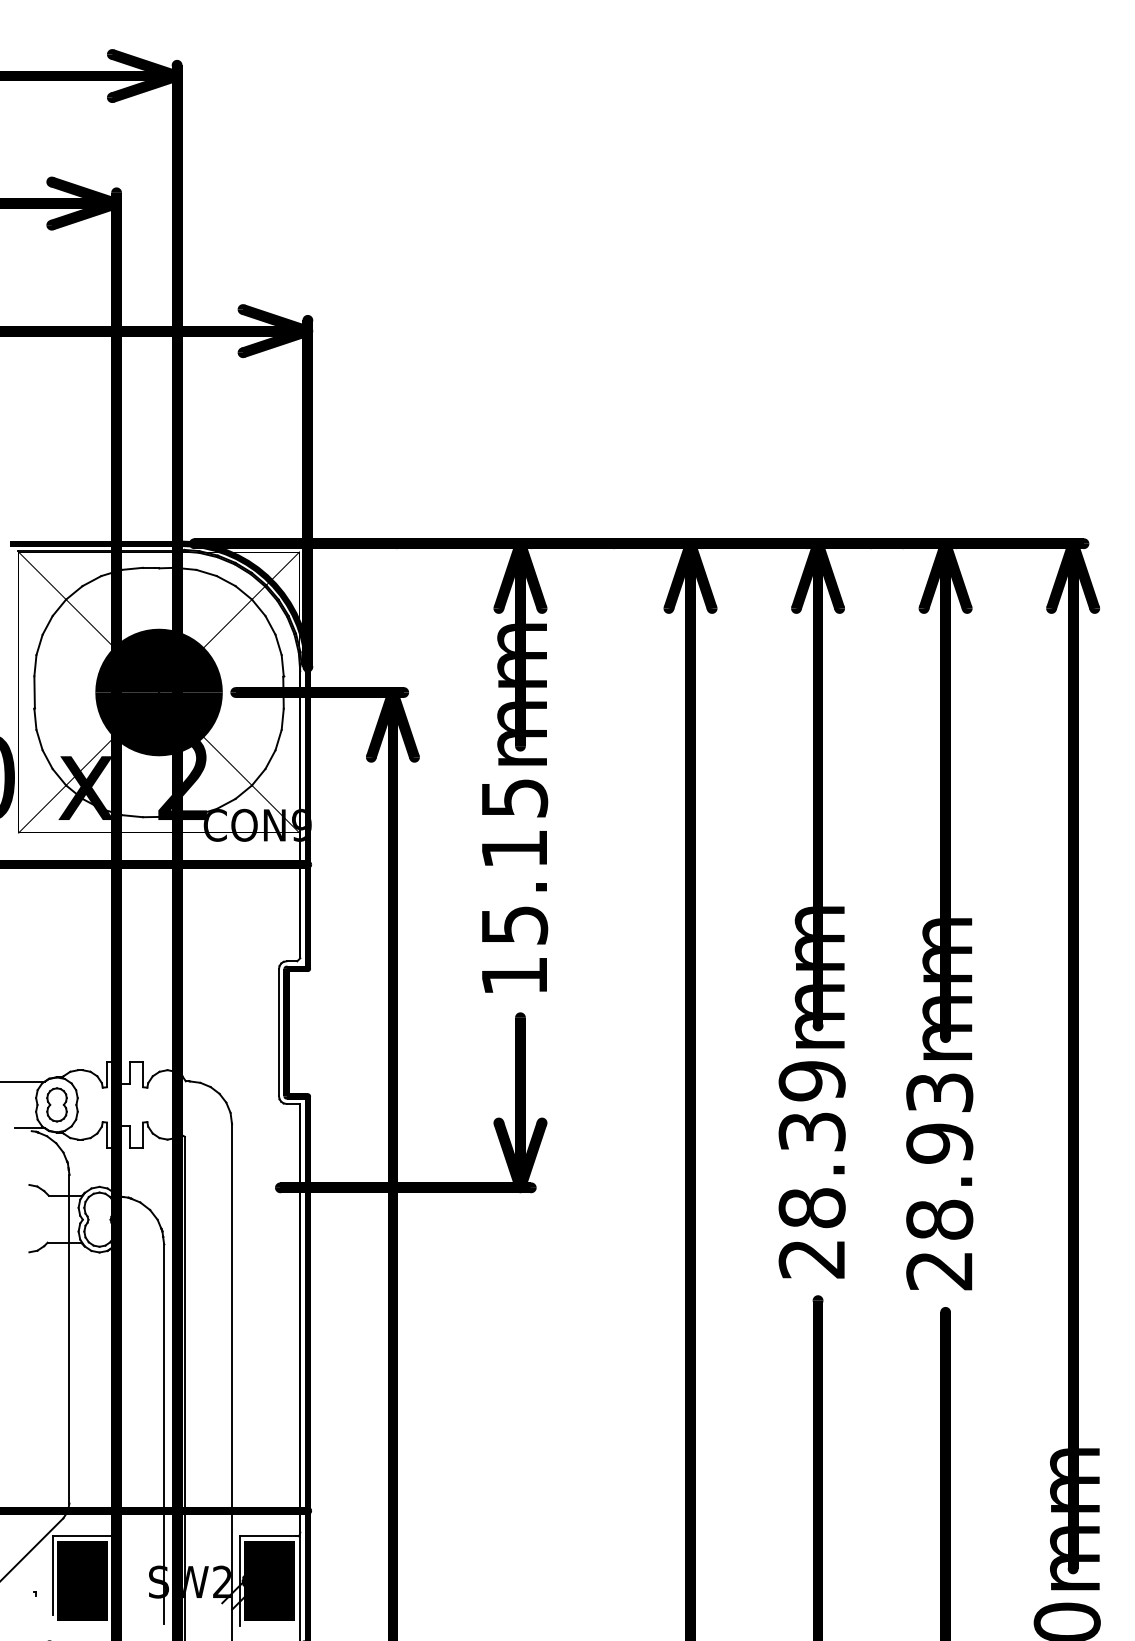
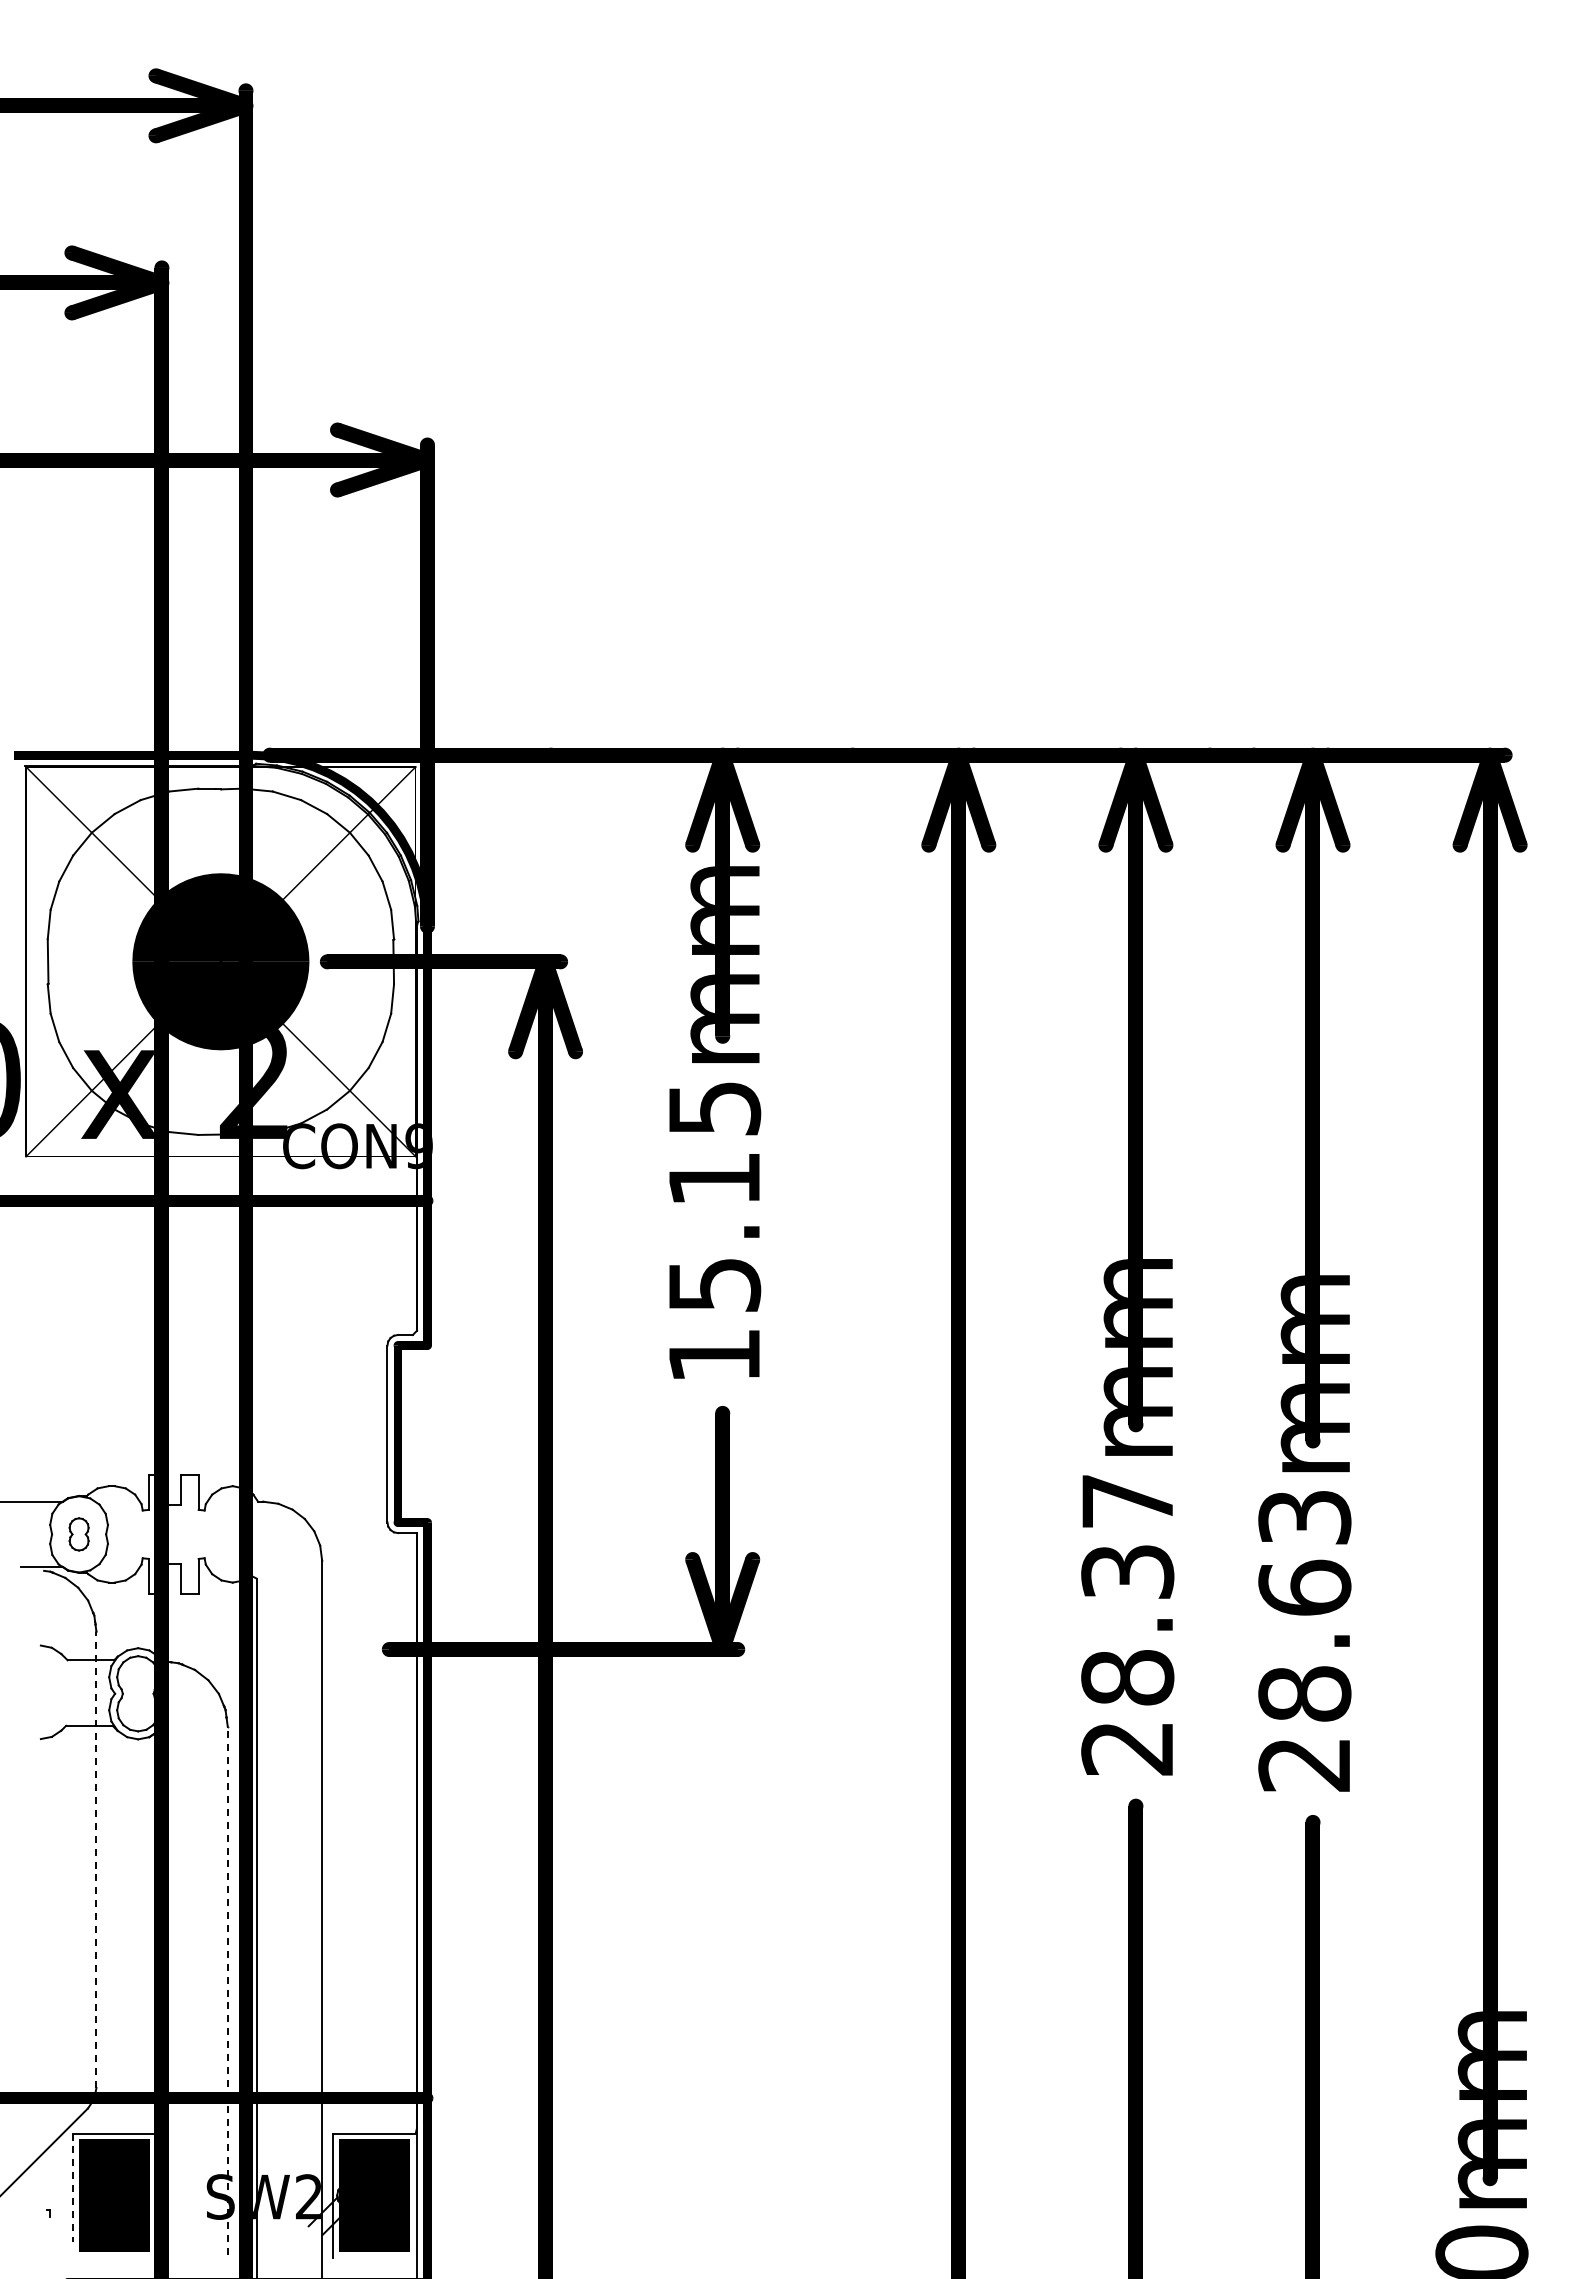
text: (812, 1081) -> (1127, 1501), 28.39mm -> 28.37mm
part: (56, 1104) -> (78, 1534), size x0.7
text: (939, 1143) -> (1304, 1587), 28.93mm -> 28.63mm
line: (69, 1339) -> (96, 1859), solid -> dashed
line: (163, 1433) -> (227, 1990), solid -> dashed
line: (52, 1575) -> (73, 2188), solid -> dashed

